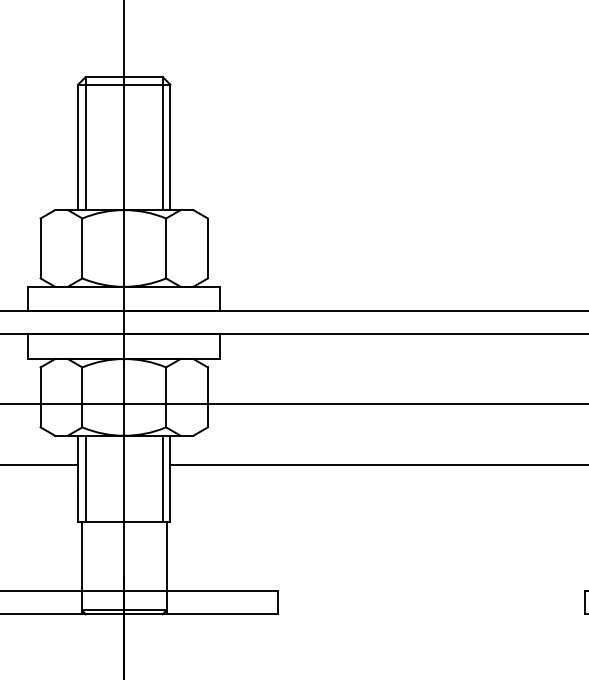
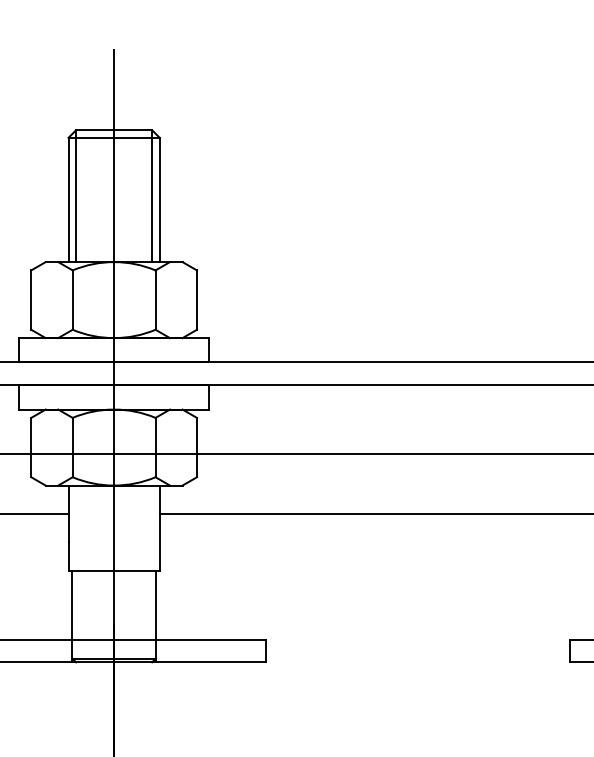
line: (86, 479) -> (76, 528), removed
line: (163, 479) -> (152, 528), removed

